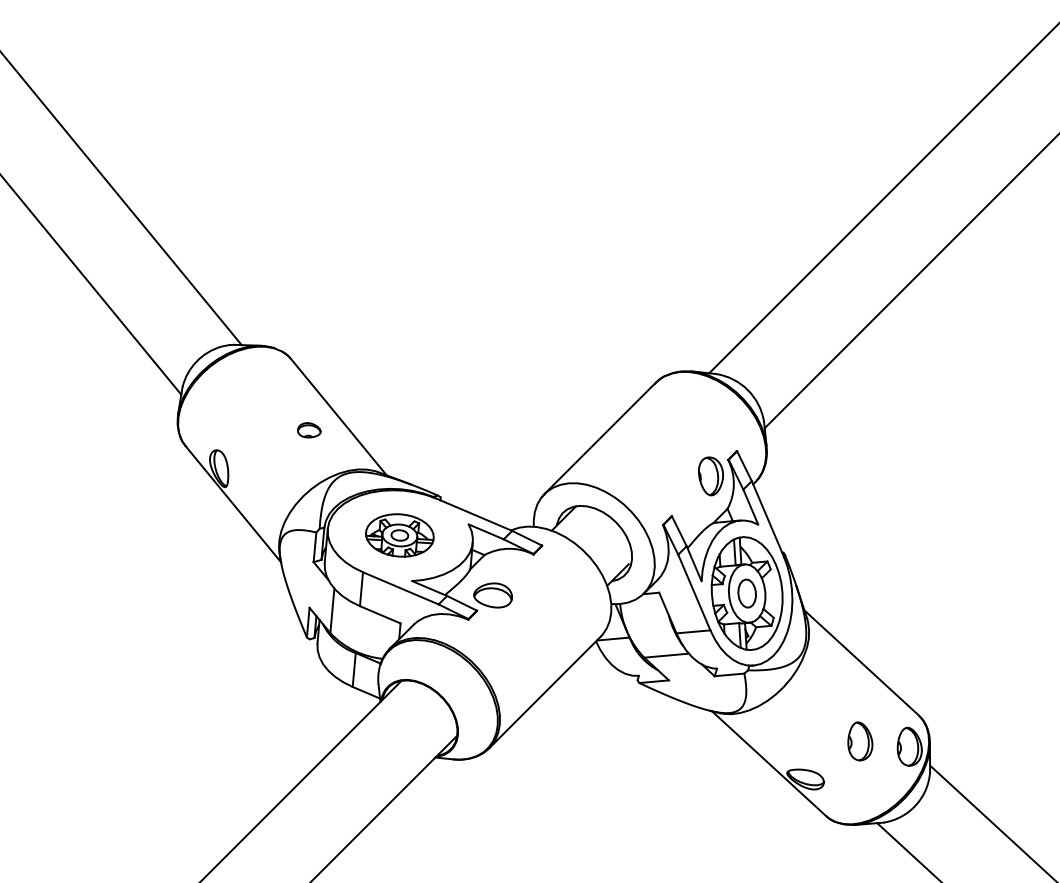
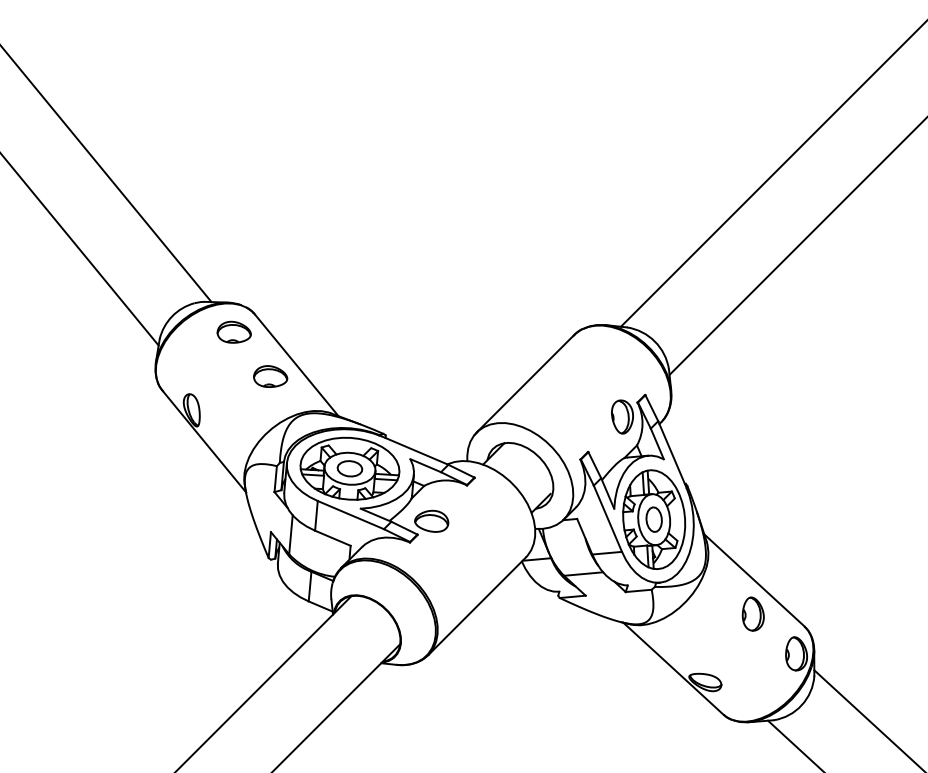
part: (267, 379) -> (234, 332), added
part: (309, 430) -> (270, 376), size x1.67
part: (399, 535) -> (349, 468), size x1.67
part: (860, 741) -> (753, 614), moved

